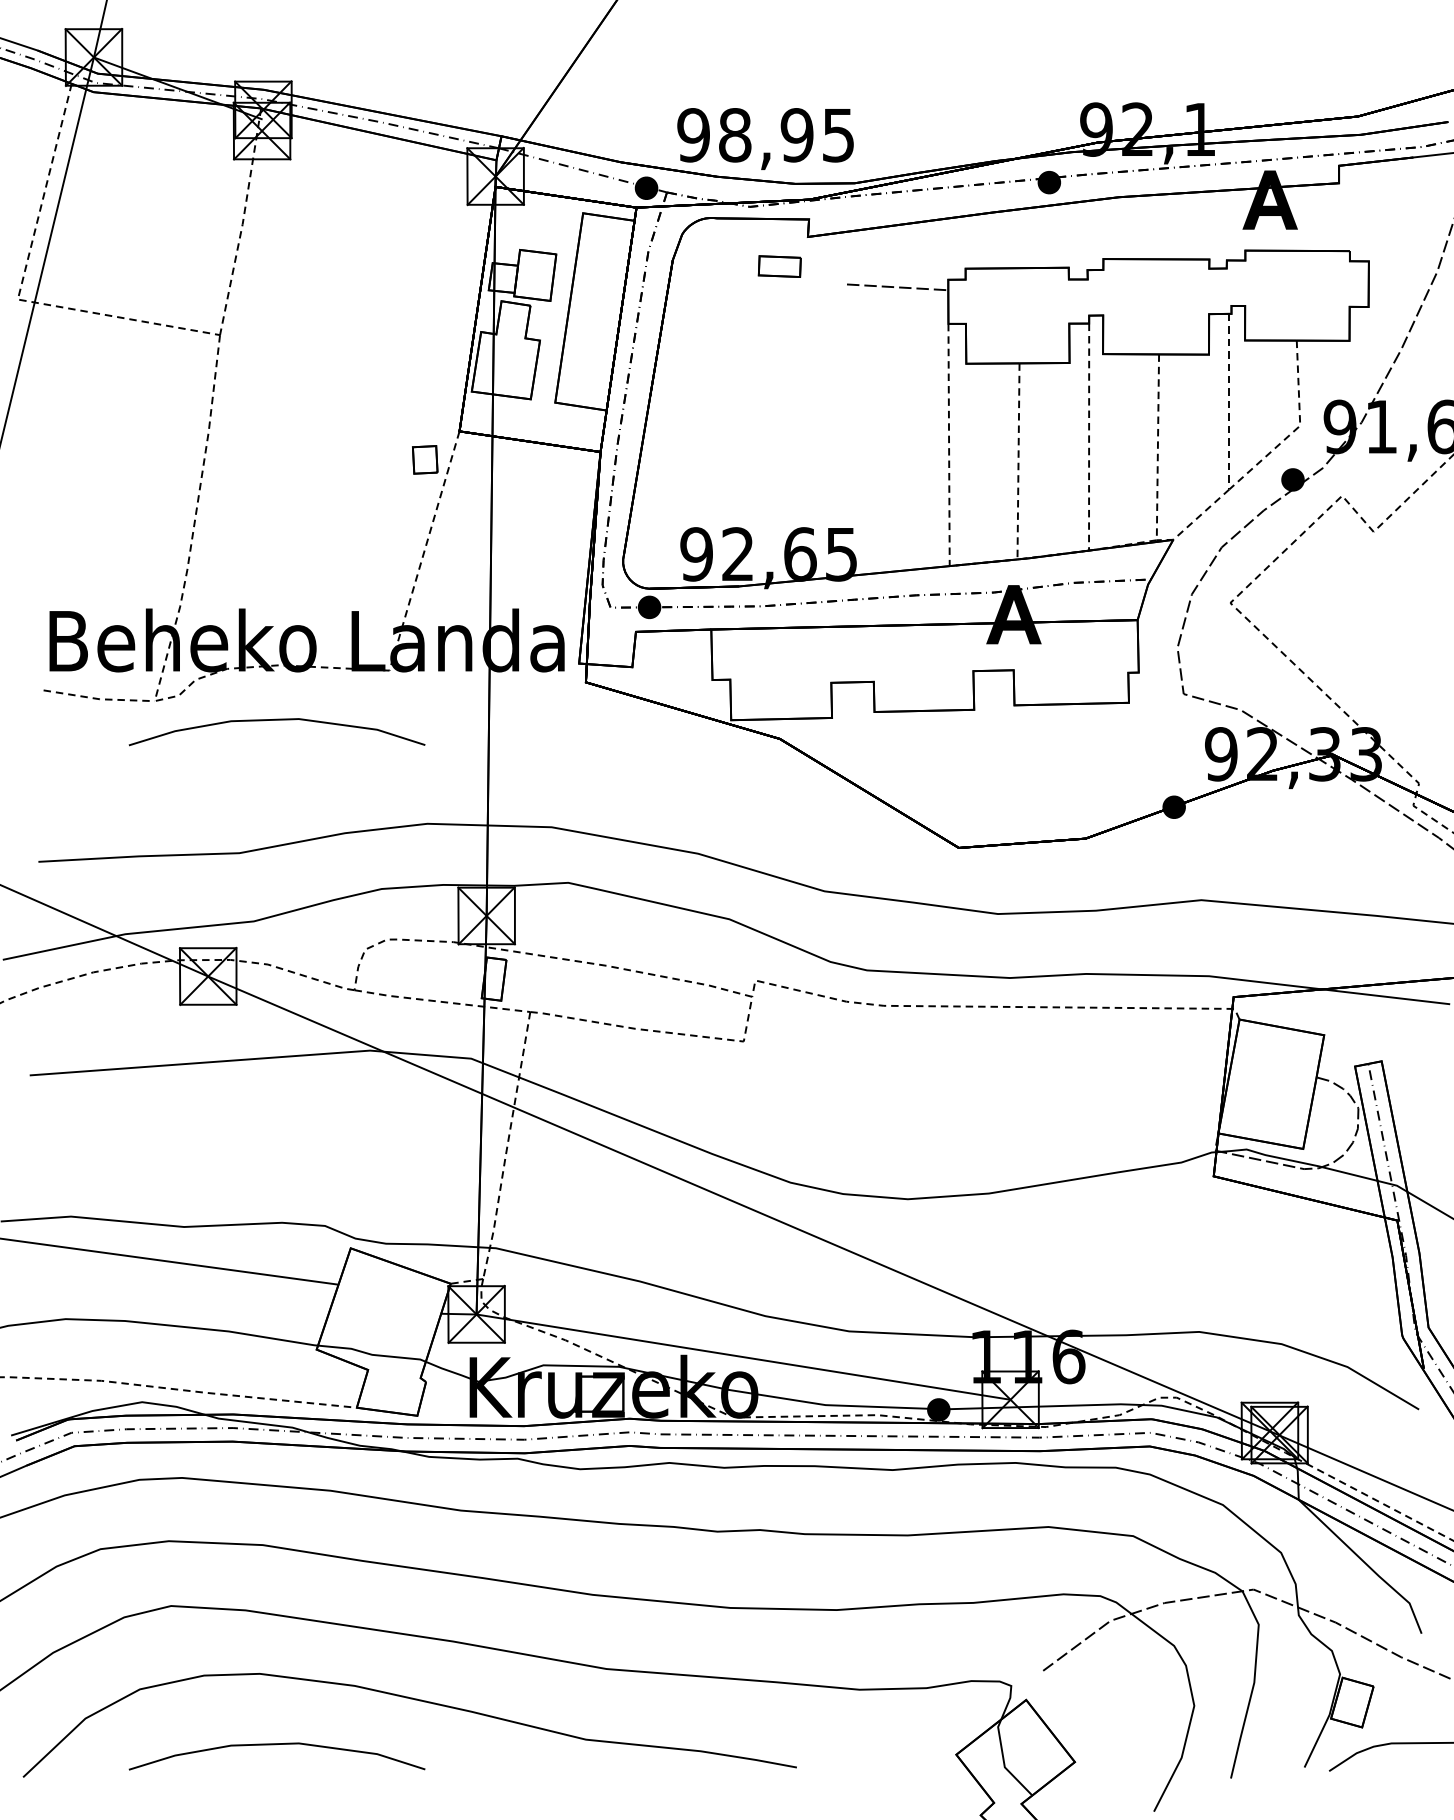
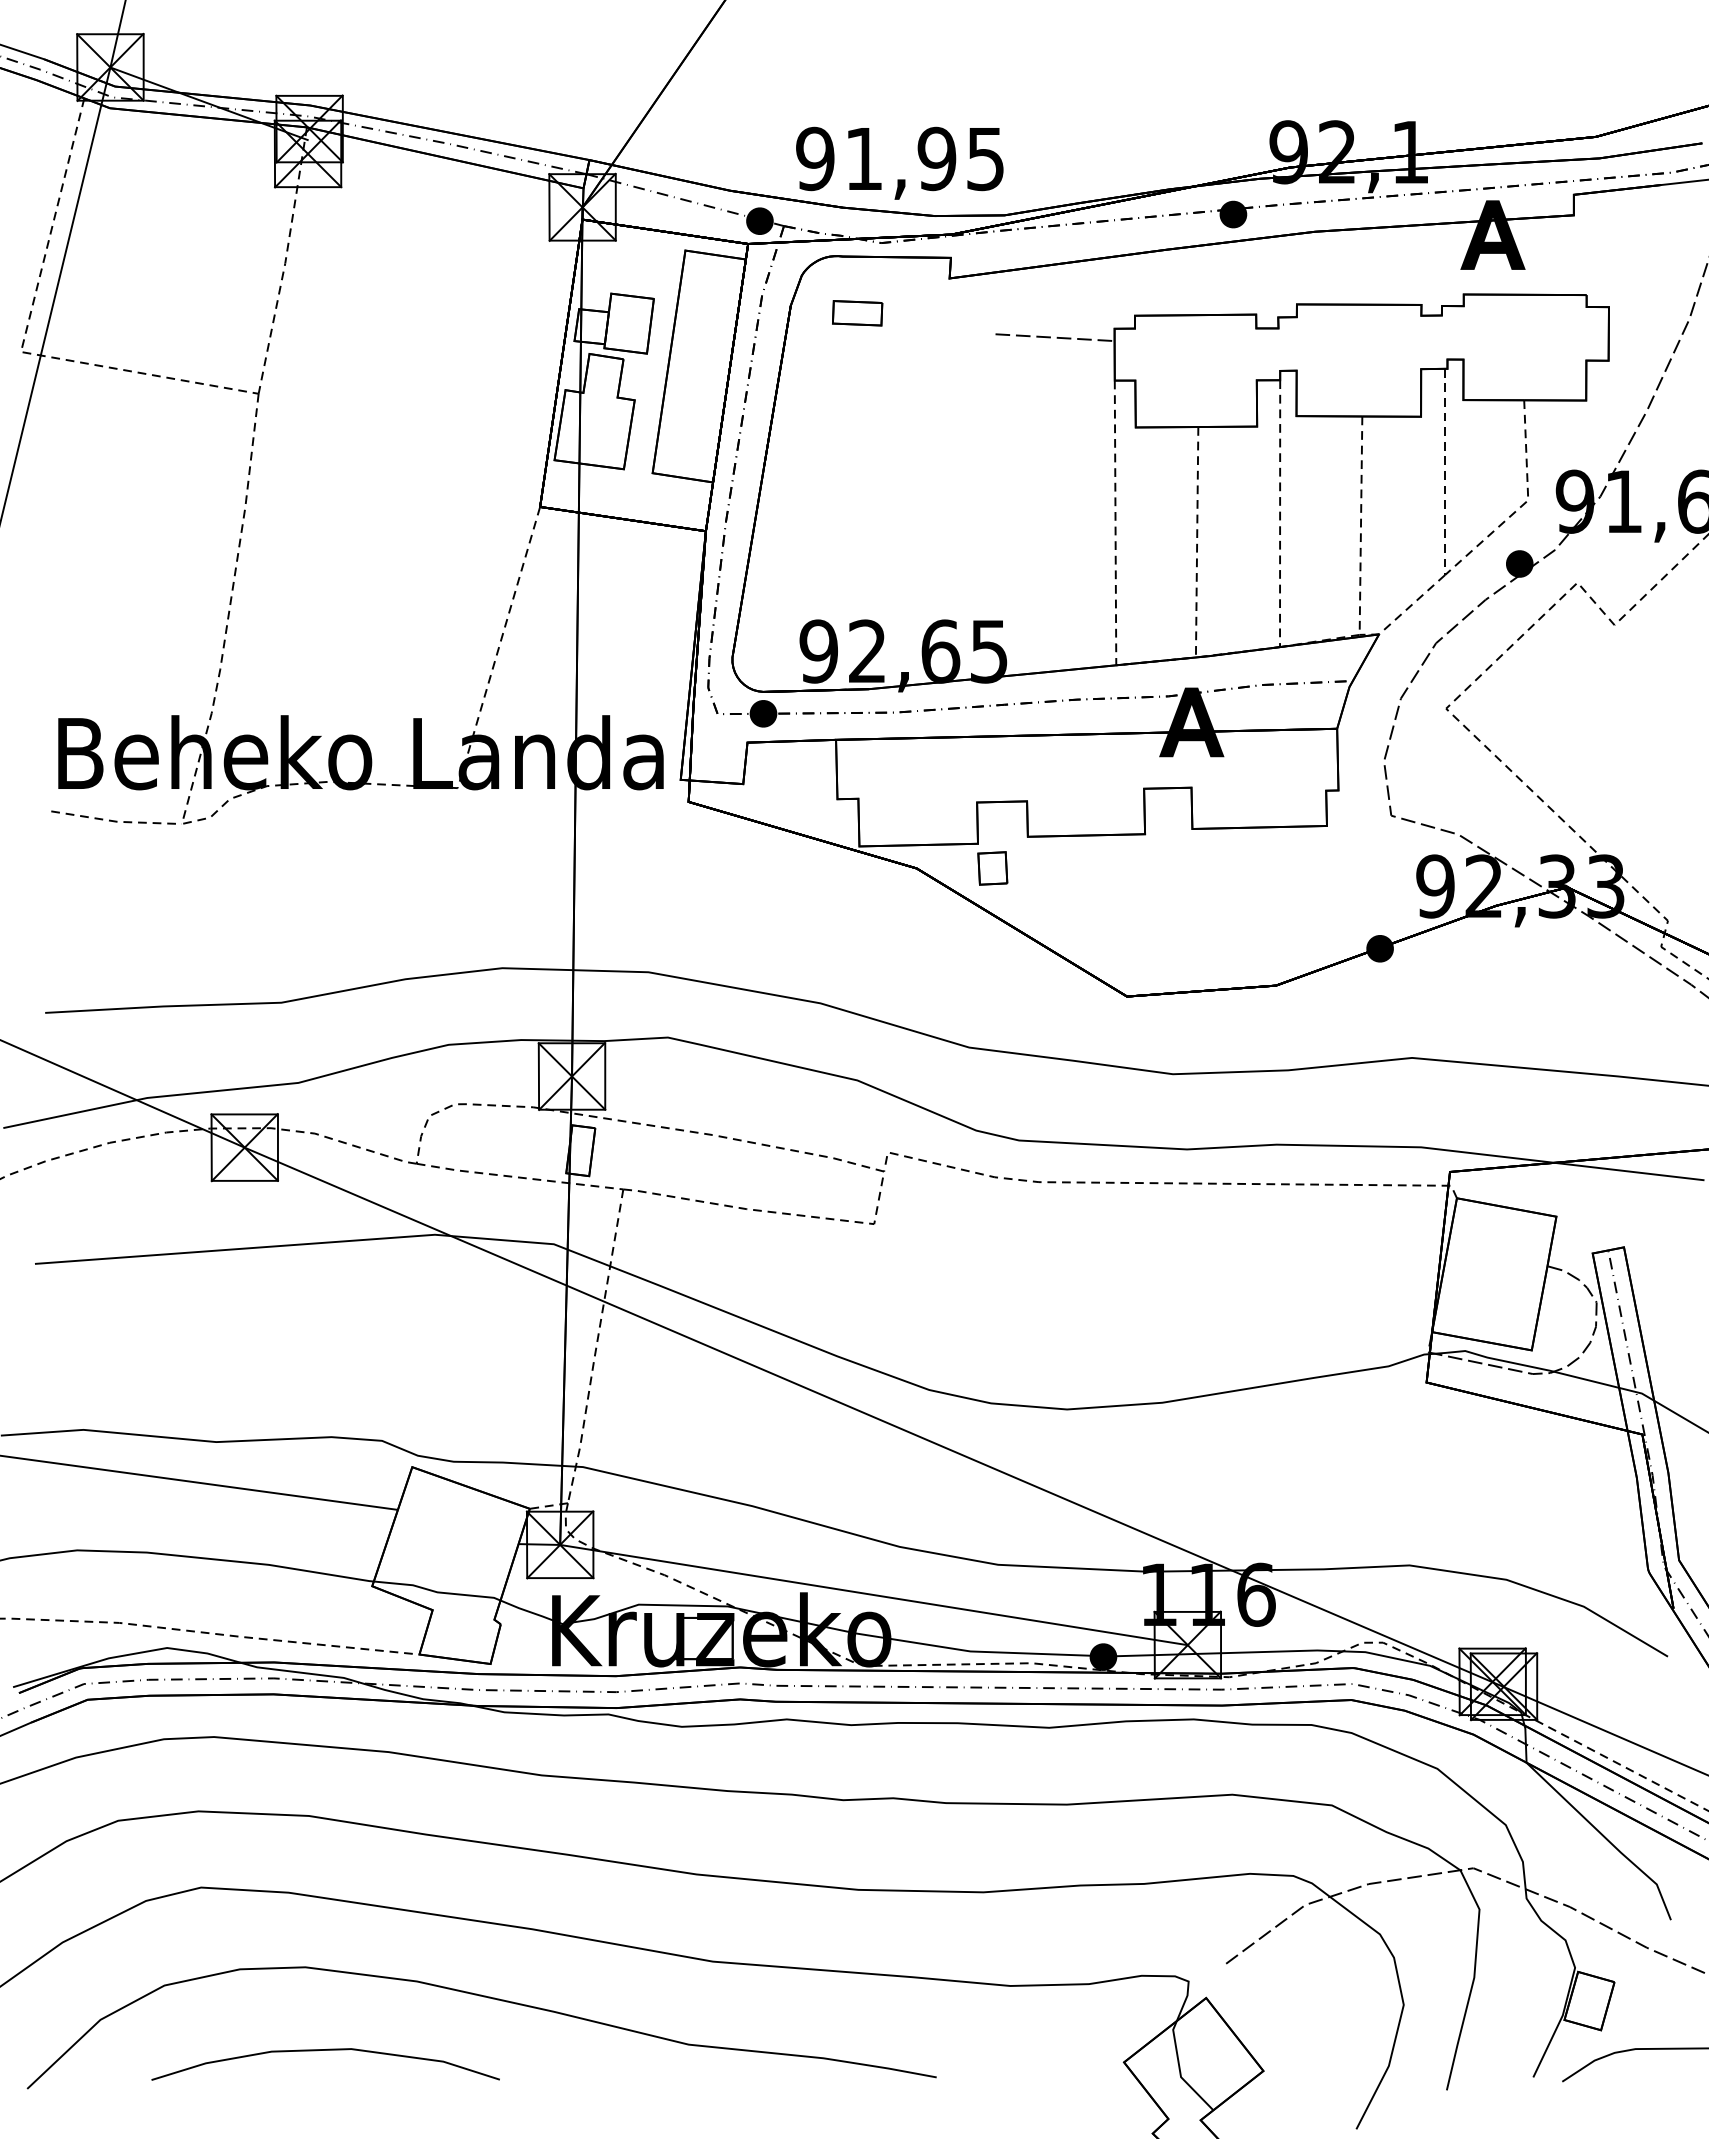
text: (735, 134) -> (864, 158), 98,95 -> 91,95
part: (779, 266) -> (857, 313), moved
part: (424, 459) -> (992, 868), moved
curve: (276, 720) -> (325, 846), removed

